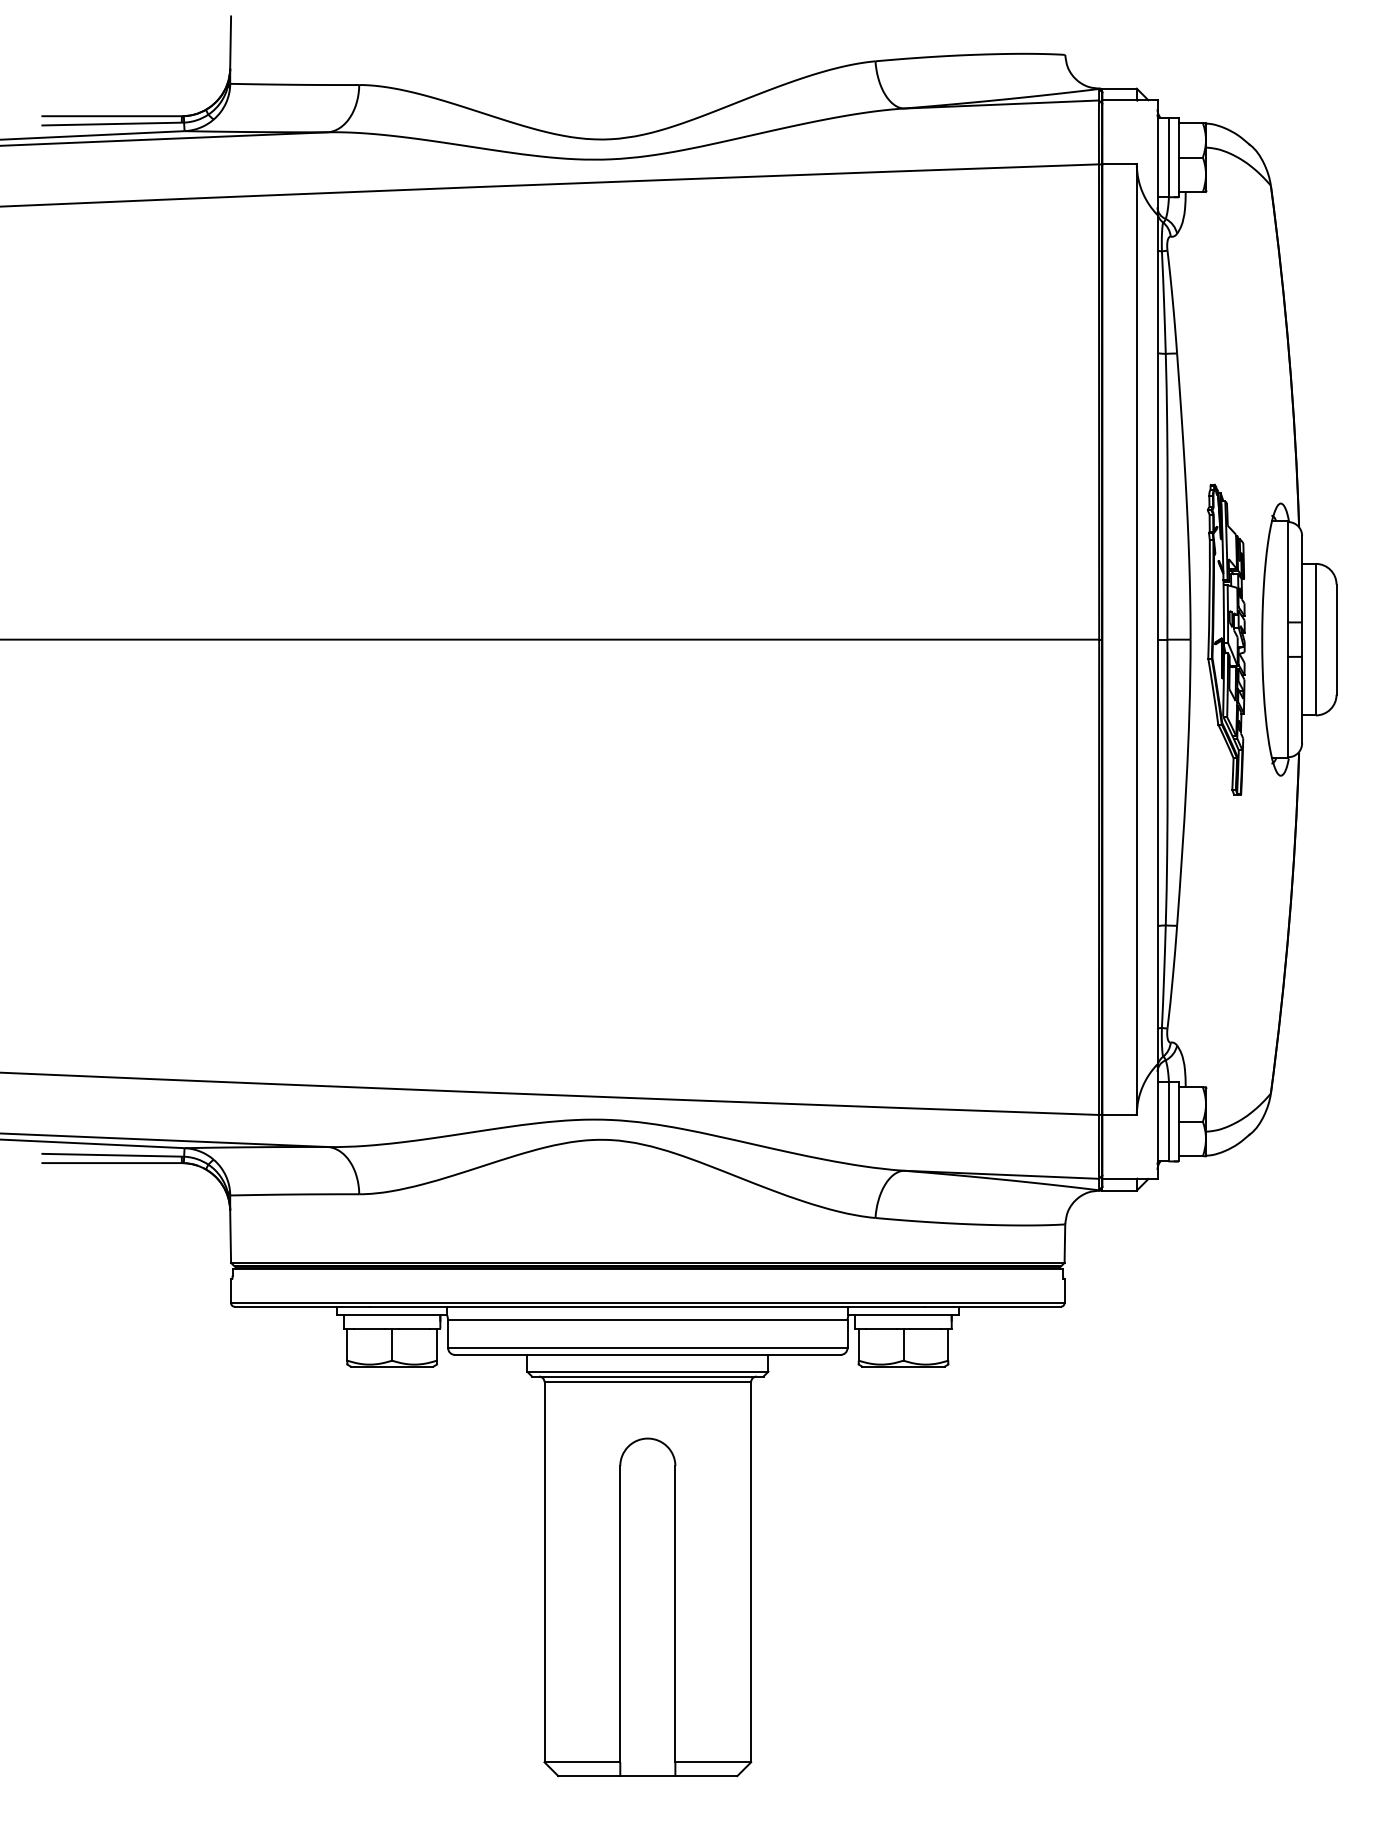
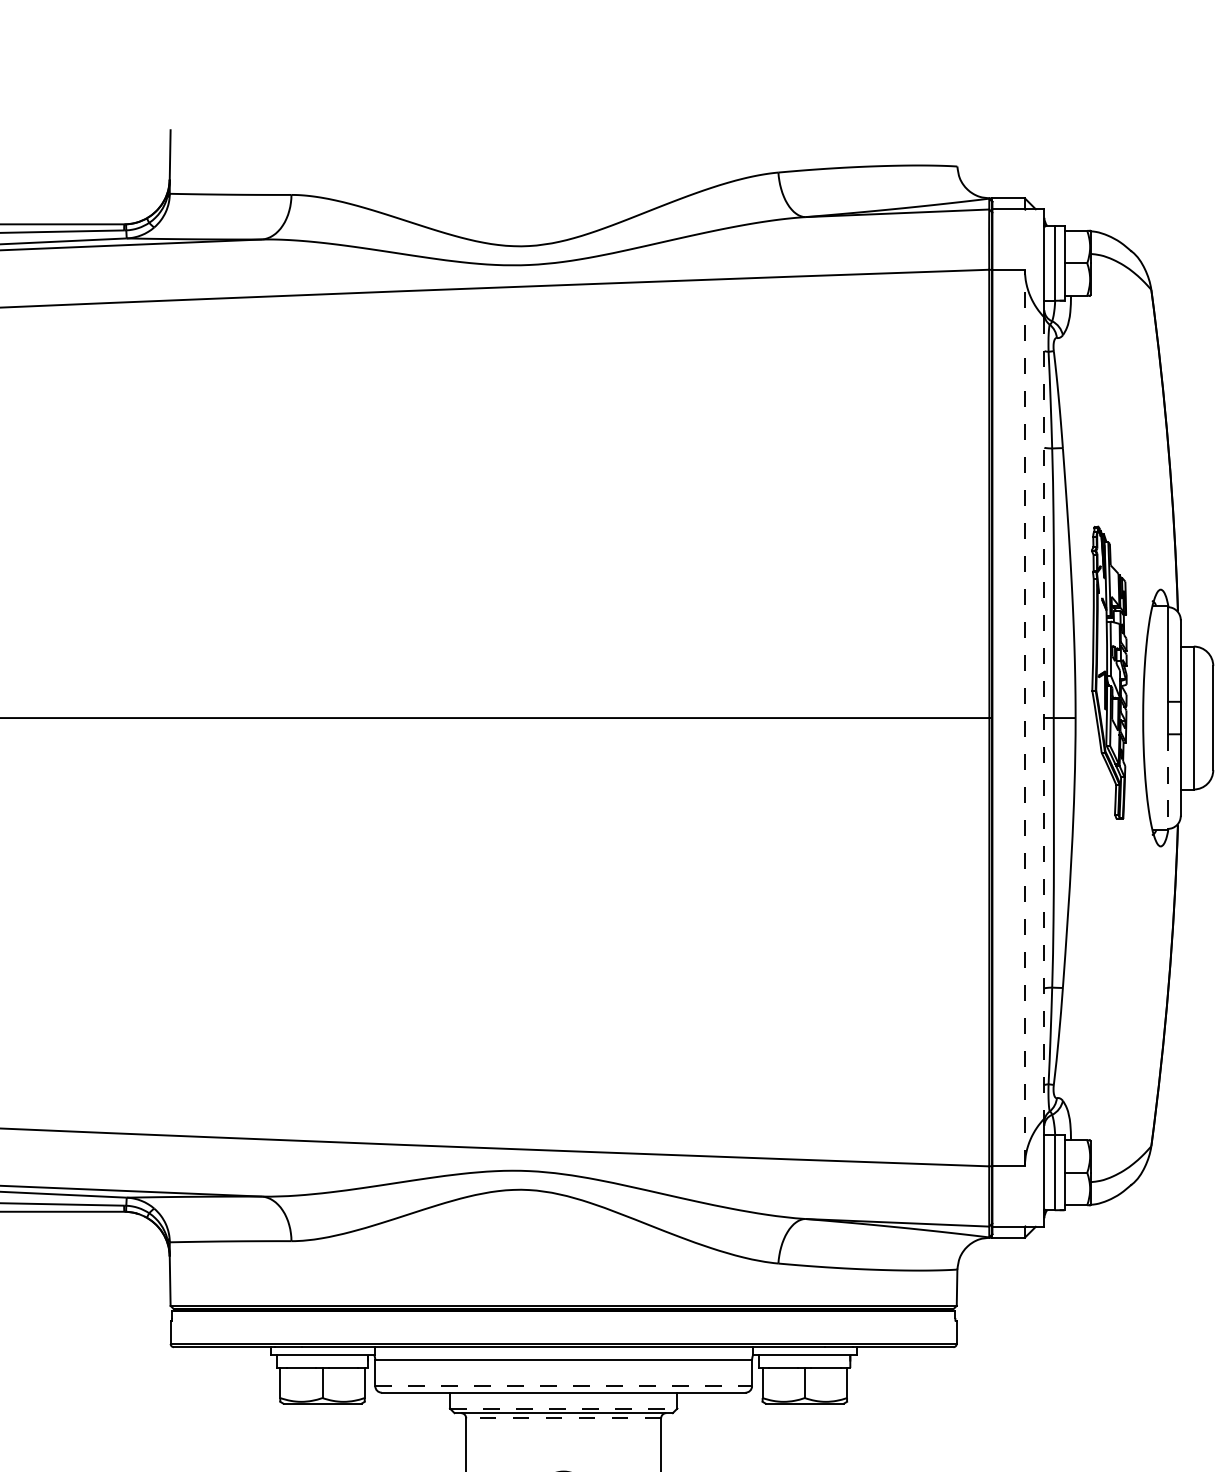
line: (1136, 639) -> (1024, 717), solid -> dashed
line: (1157, 639) -> (1044, 717), solid -> dashed
part: (1226, 639) -> (1109, 672), moved
line: (1288, 707) -> (1167, 782), solid -> dashed
line: (647, 1348) -> (563, 1386), solid -> dashed
line: (647, 1371) -> (563, 1408), solid -> dashed
line: (647, 1382) -> (563, 1418), solid -> dashed

